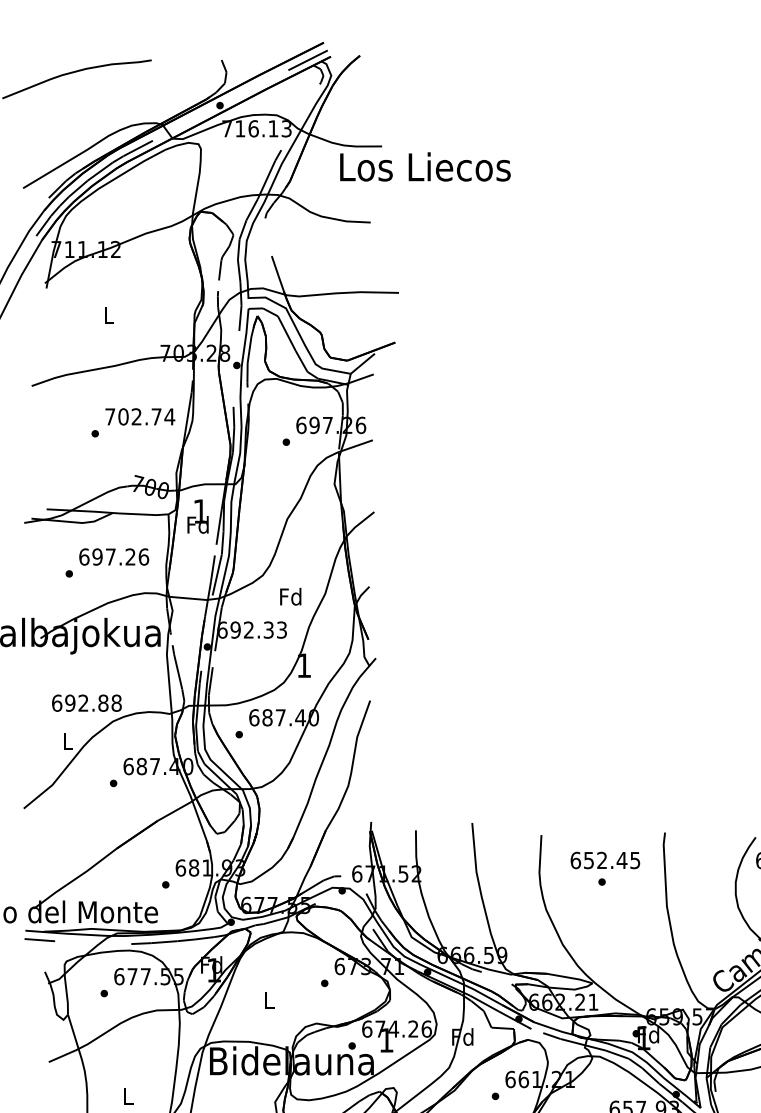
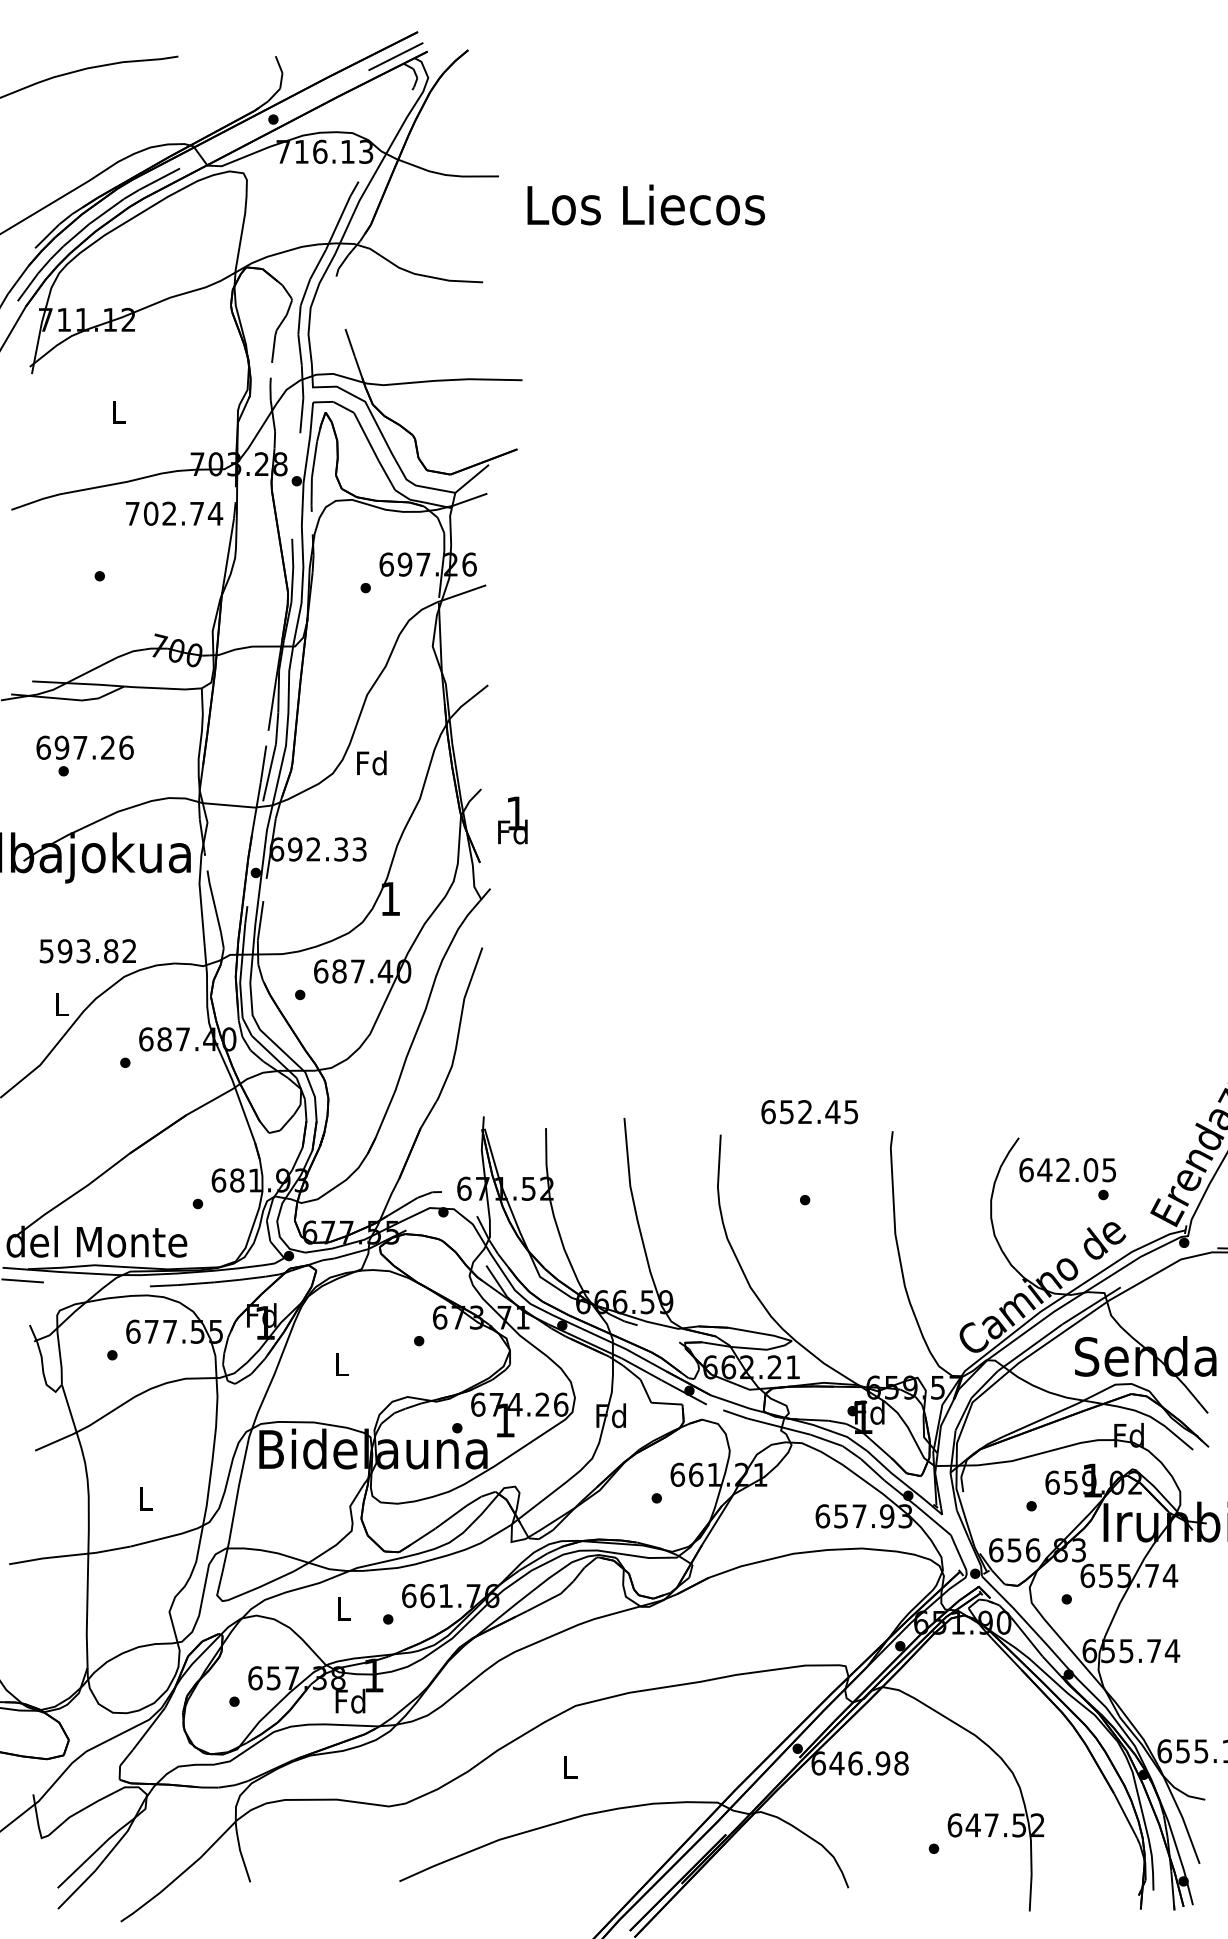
text: (424, 166) -> (645, 204), moved
text: (140, 416) -> (174, 513), moved
text: (197, 516) -> (512, 820), moved
text: (113, 556) -> (84, 747), moved
text: (290, 596) -> (371, 762), moved
text: (86, 703) -> (87, 951), 692.88 -> 593.82
text: (605, 860) -> (809, 1112), moved

